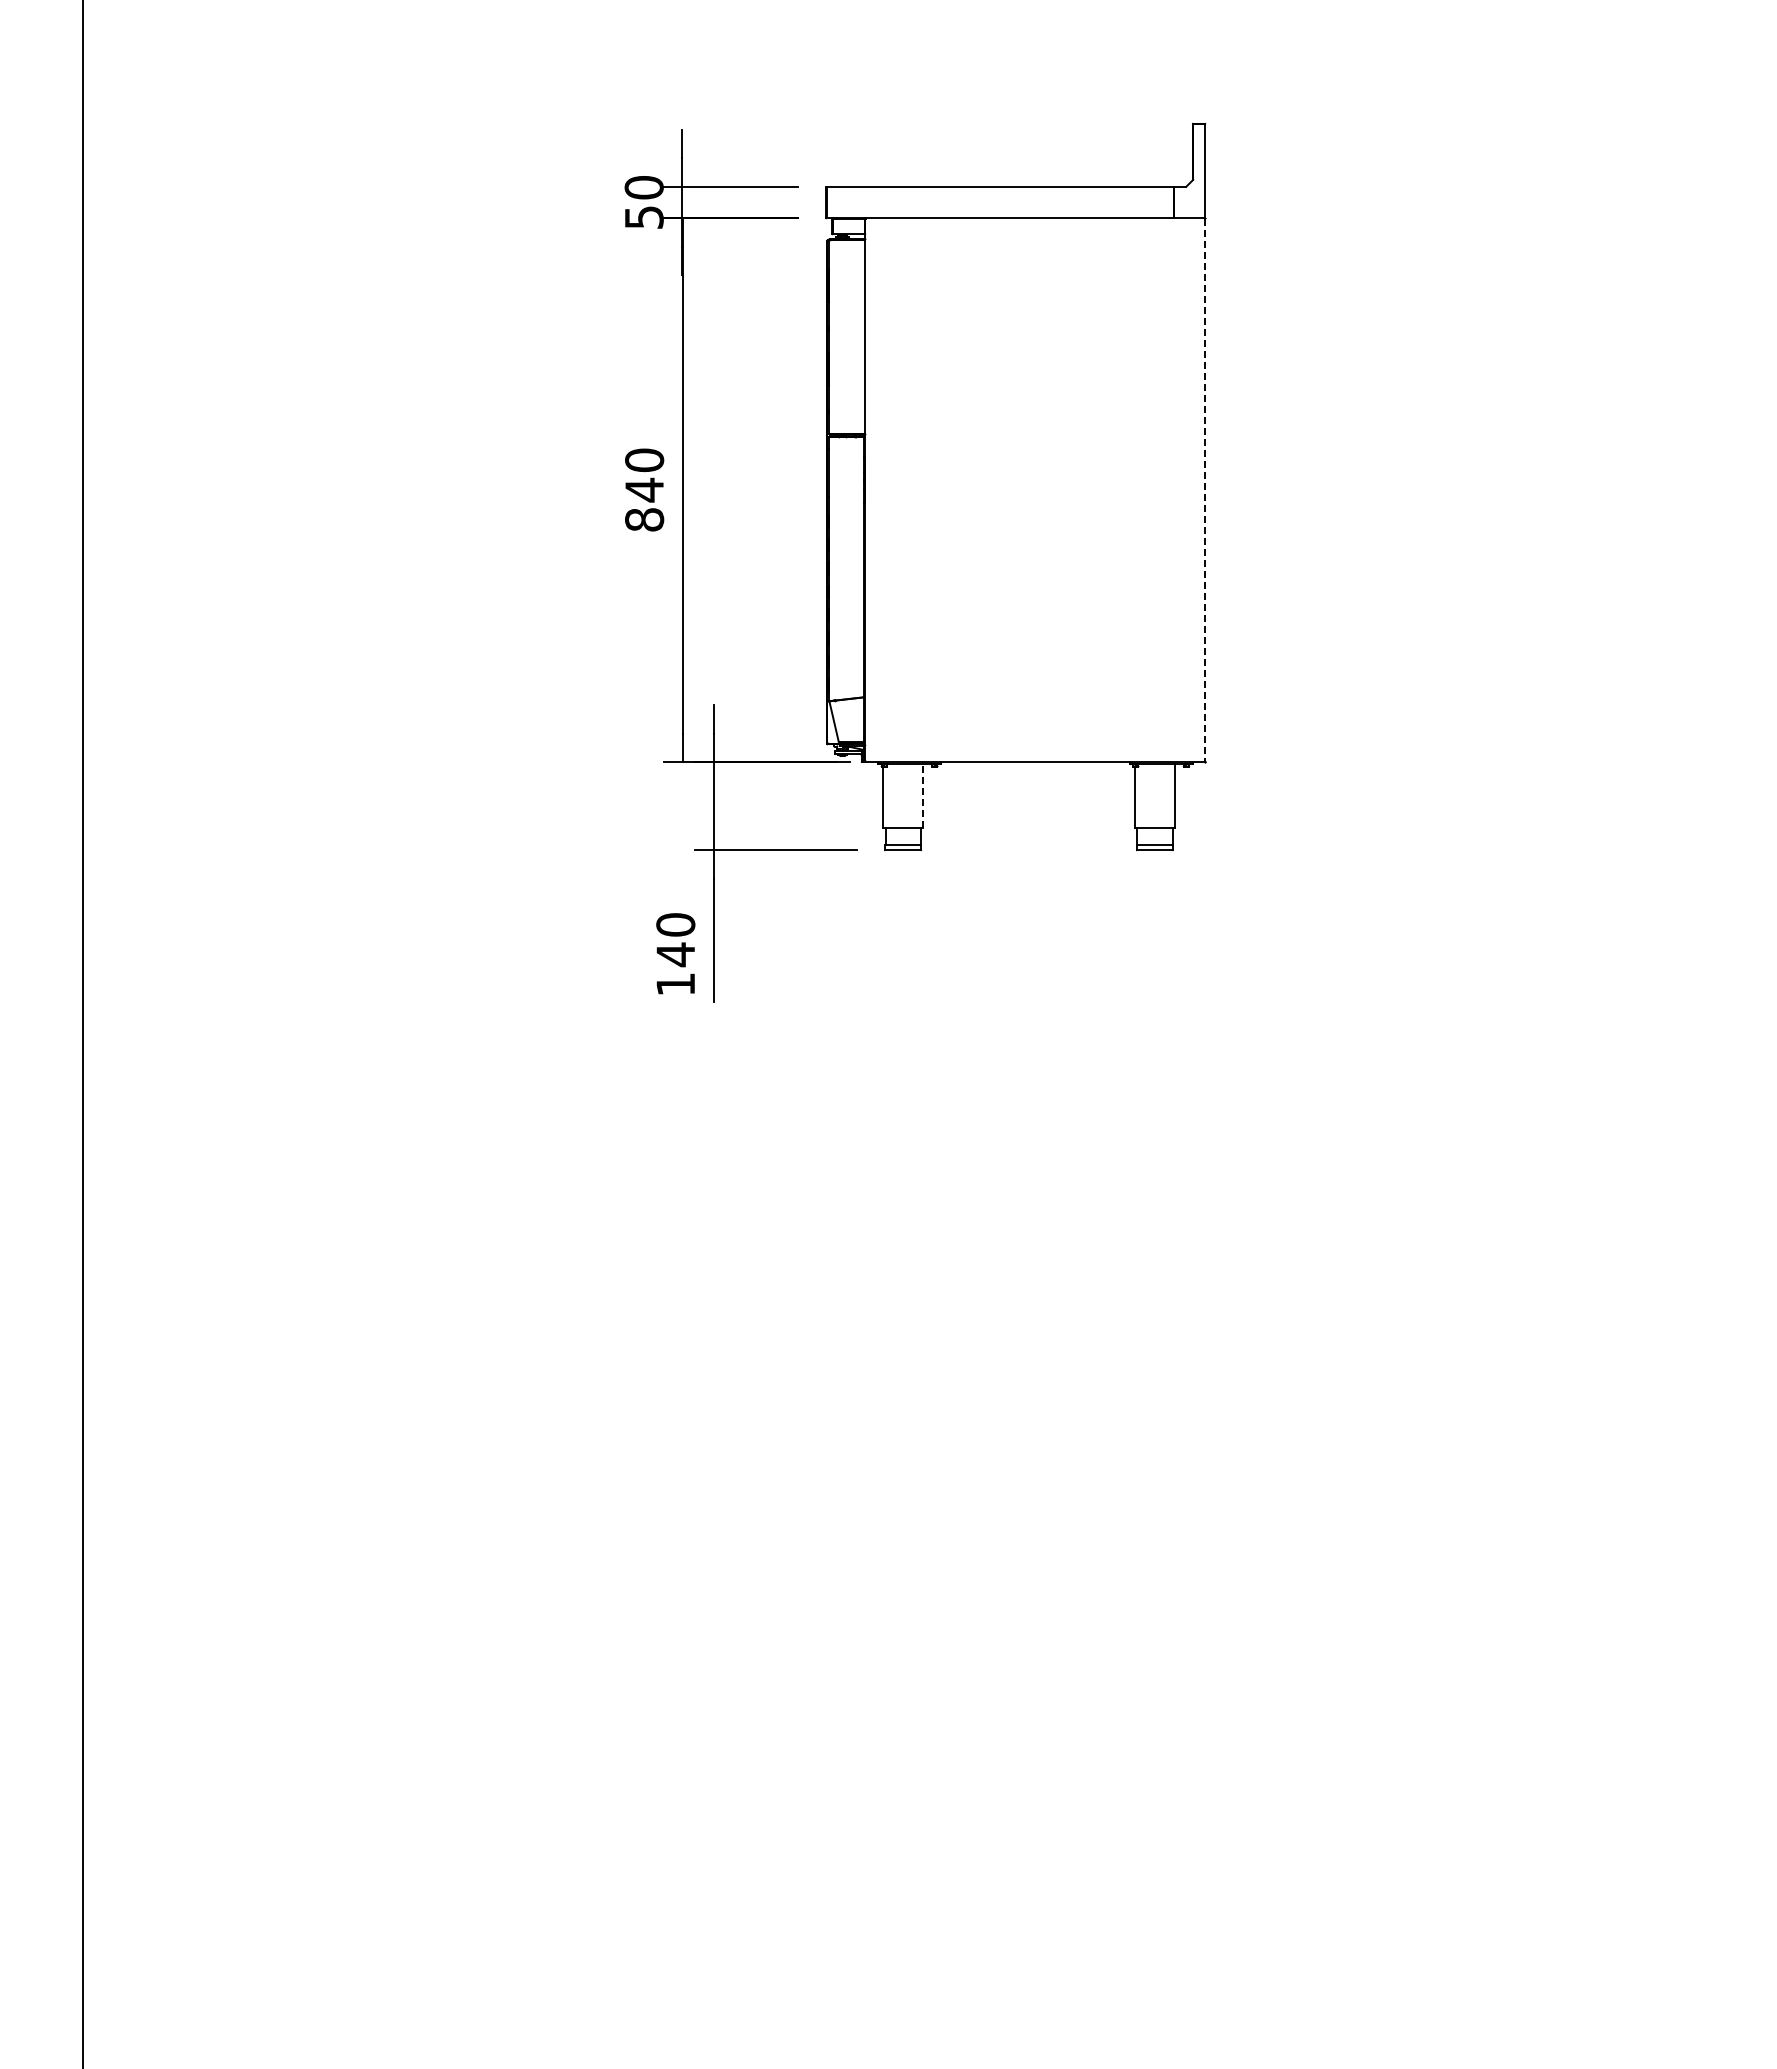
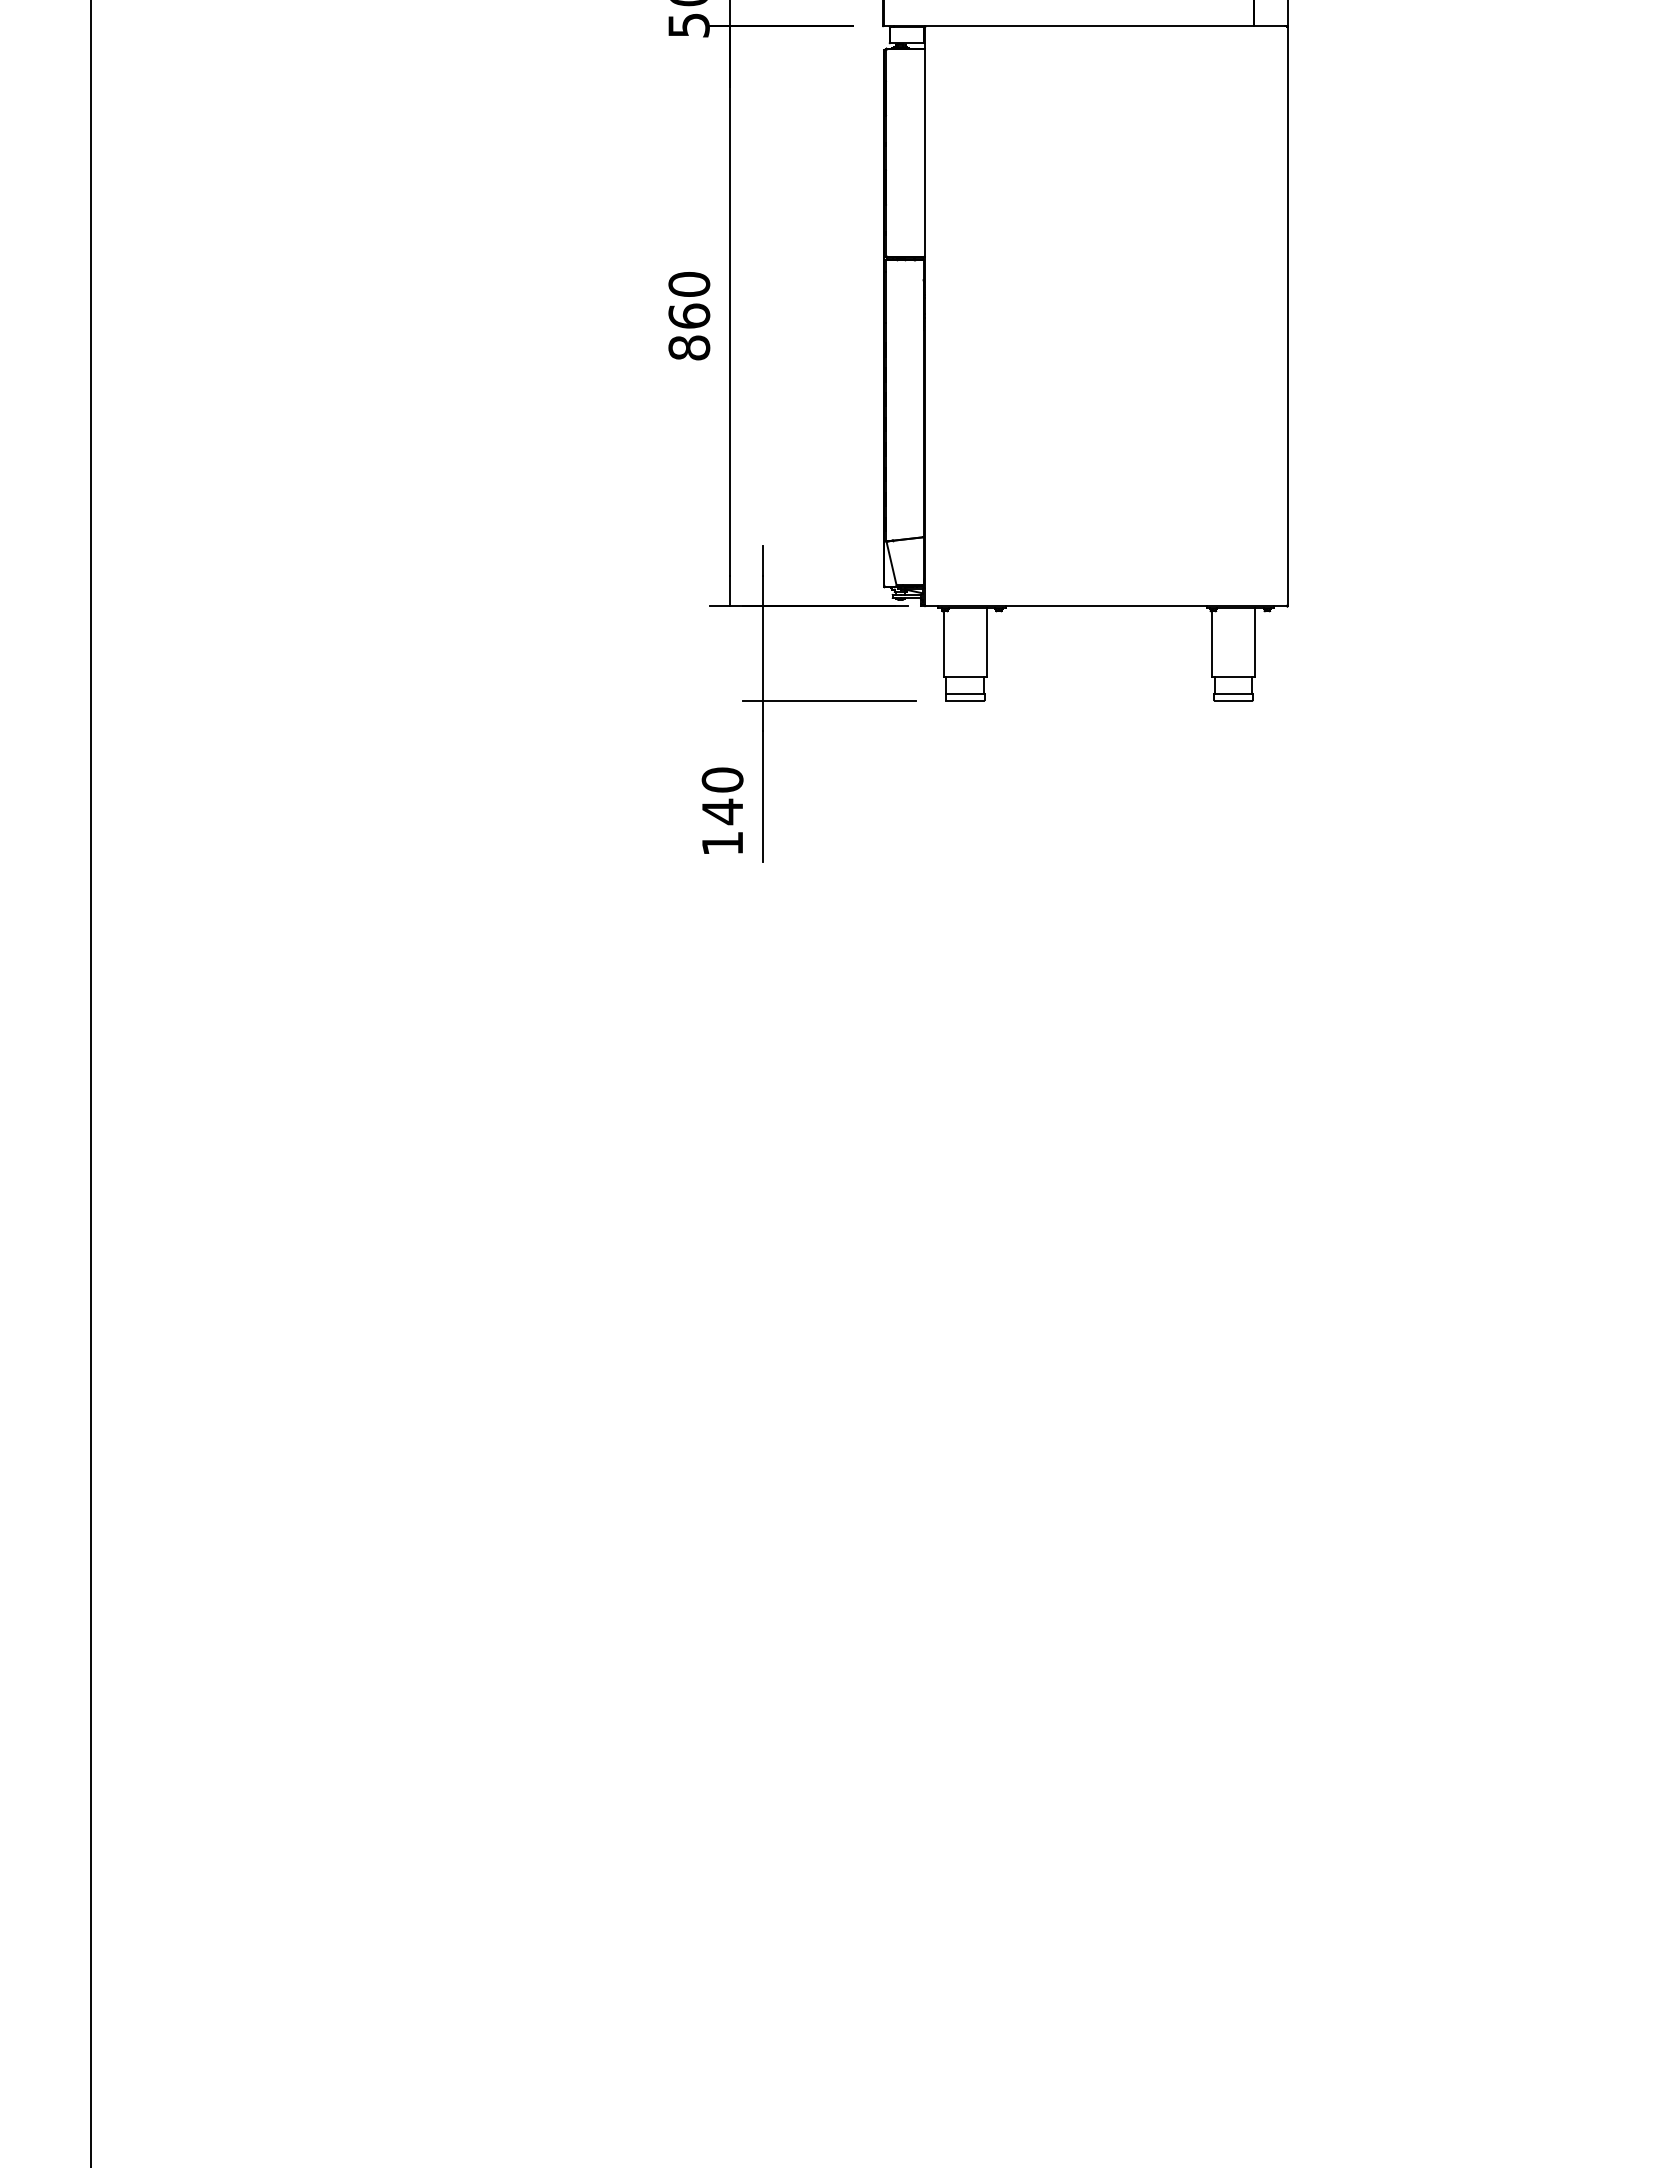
text: (644, 489) -> (689, 315), 840 -> 860
line: (1205, 490) -> (1287, 316), dashed -> solid
line: (923, 795) -> (986, 641), dashed -> solid

